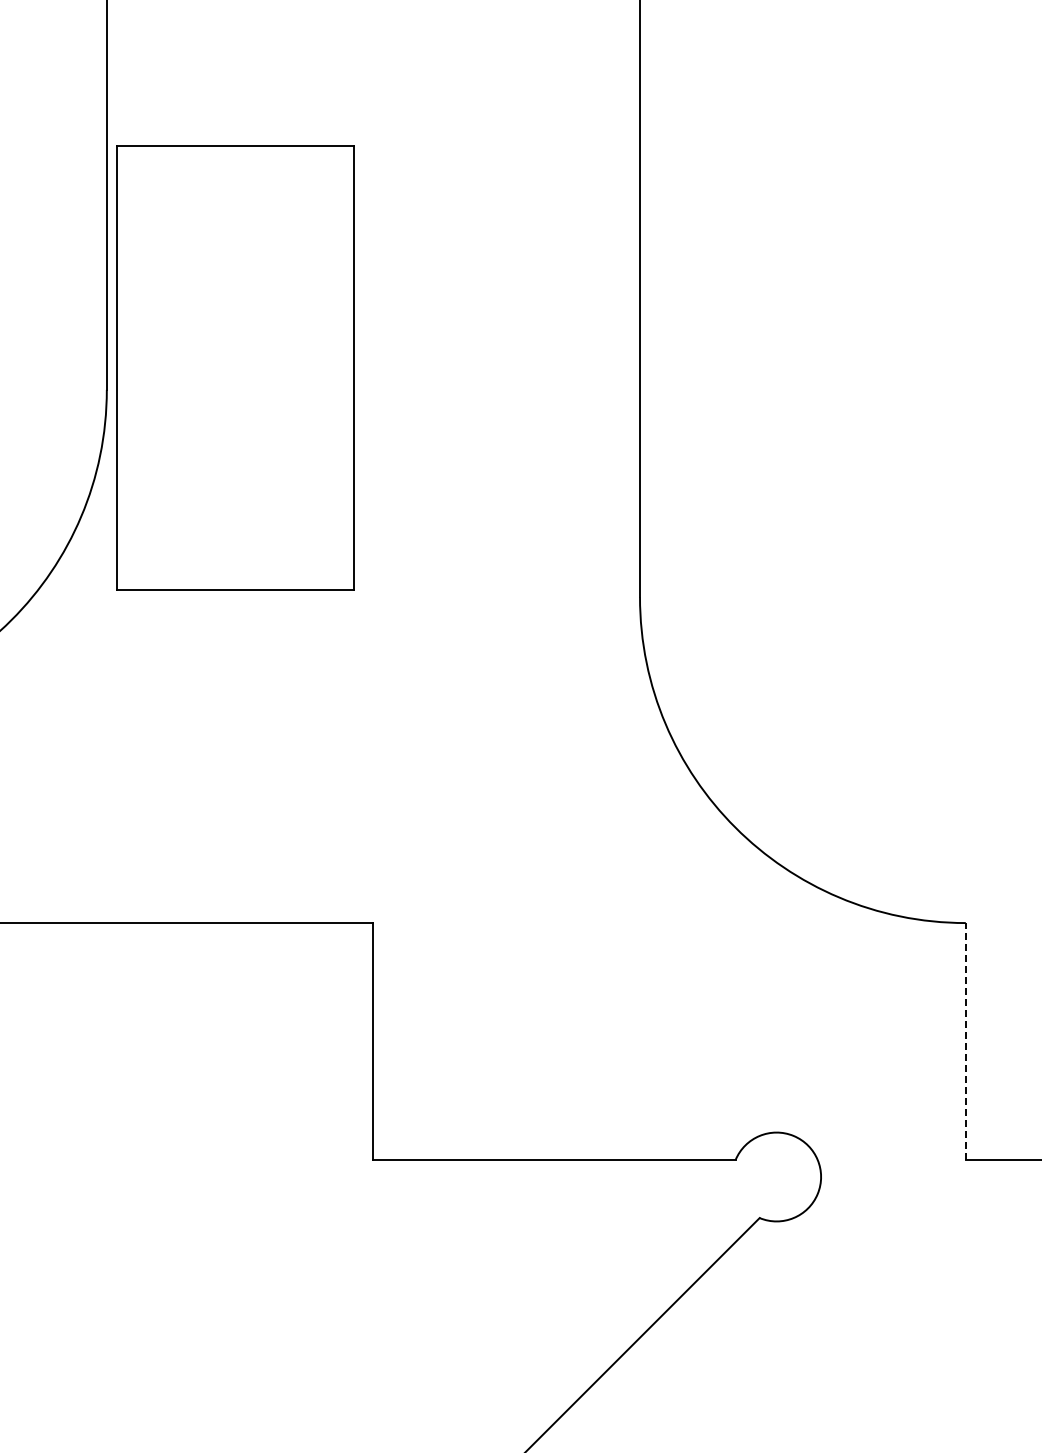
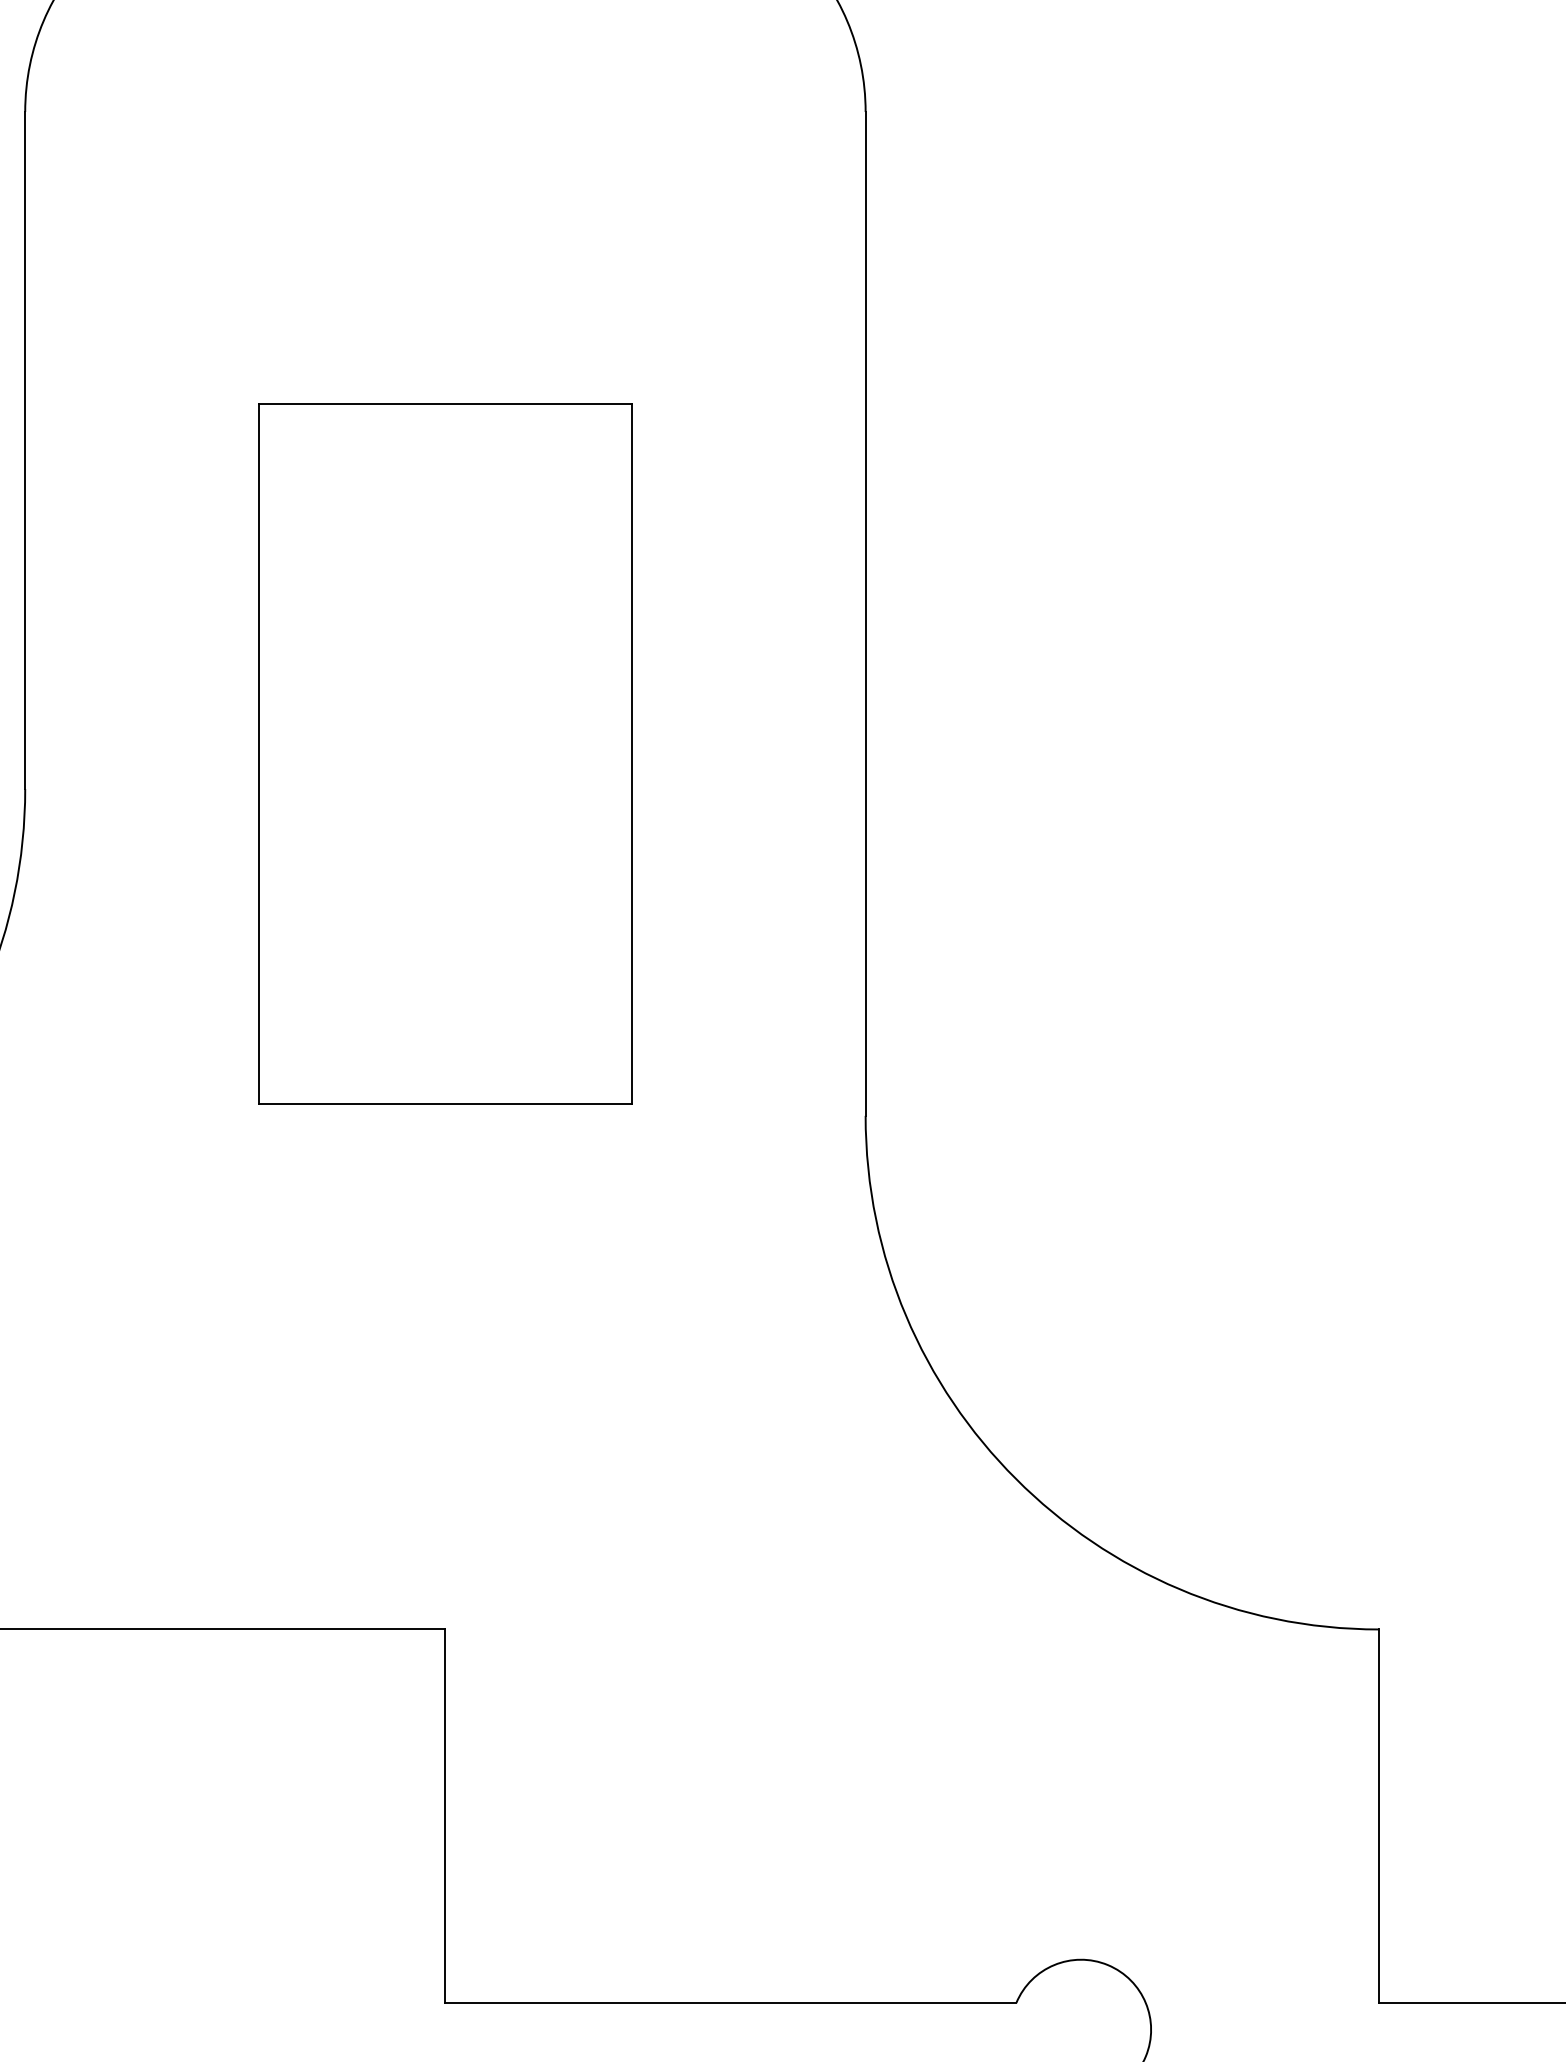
part: (235, 367) -> (445, 753), moved
line: (965, 1041) -> (1378, 1816), dashed -> solid

